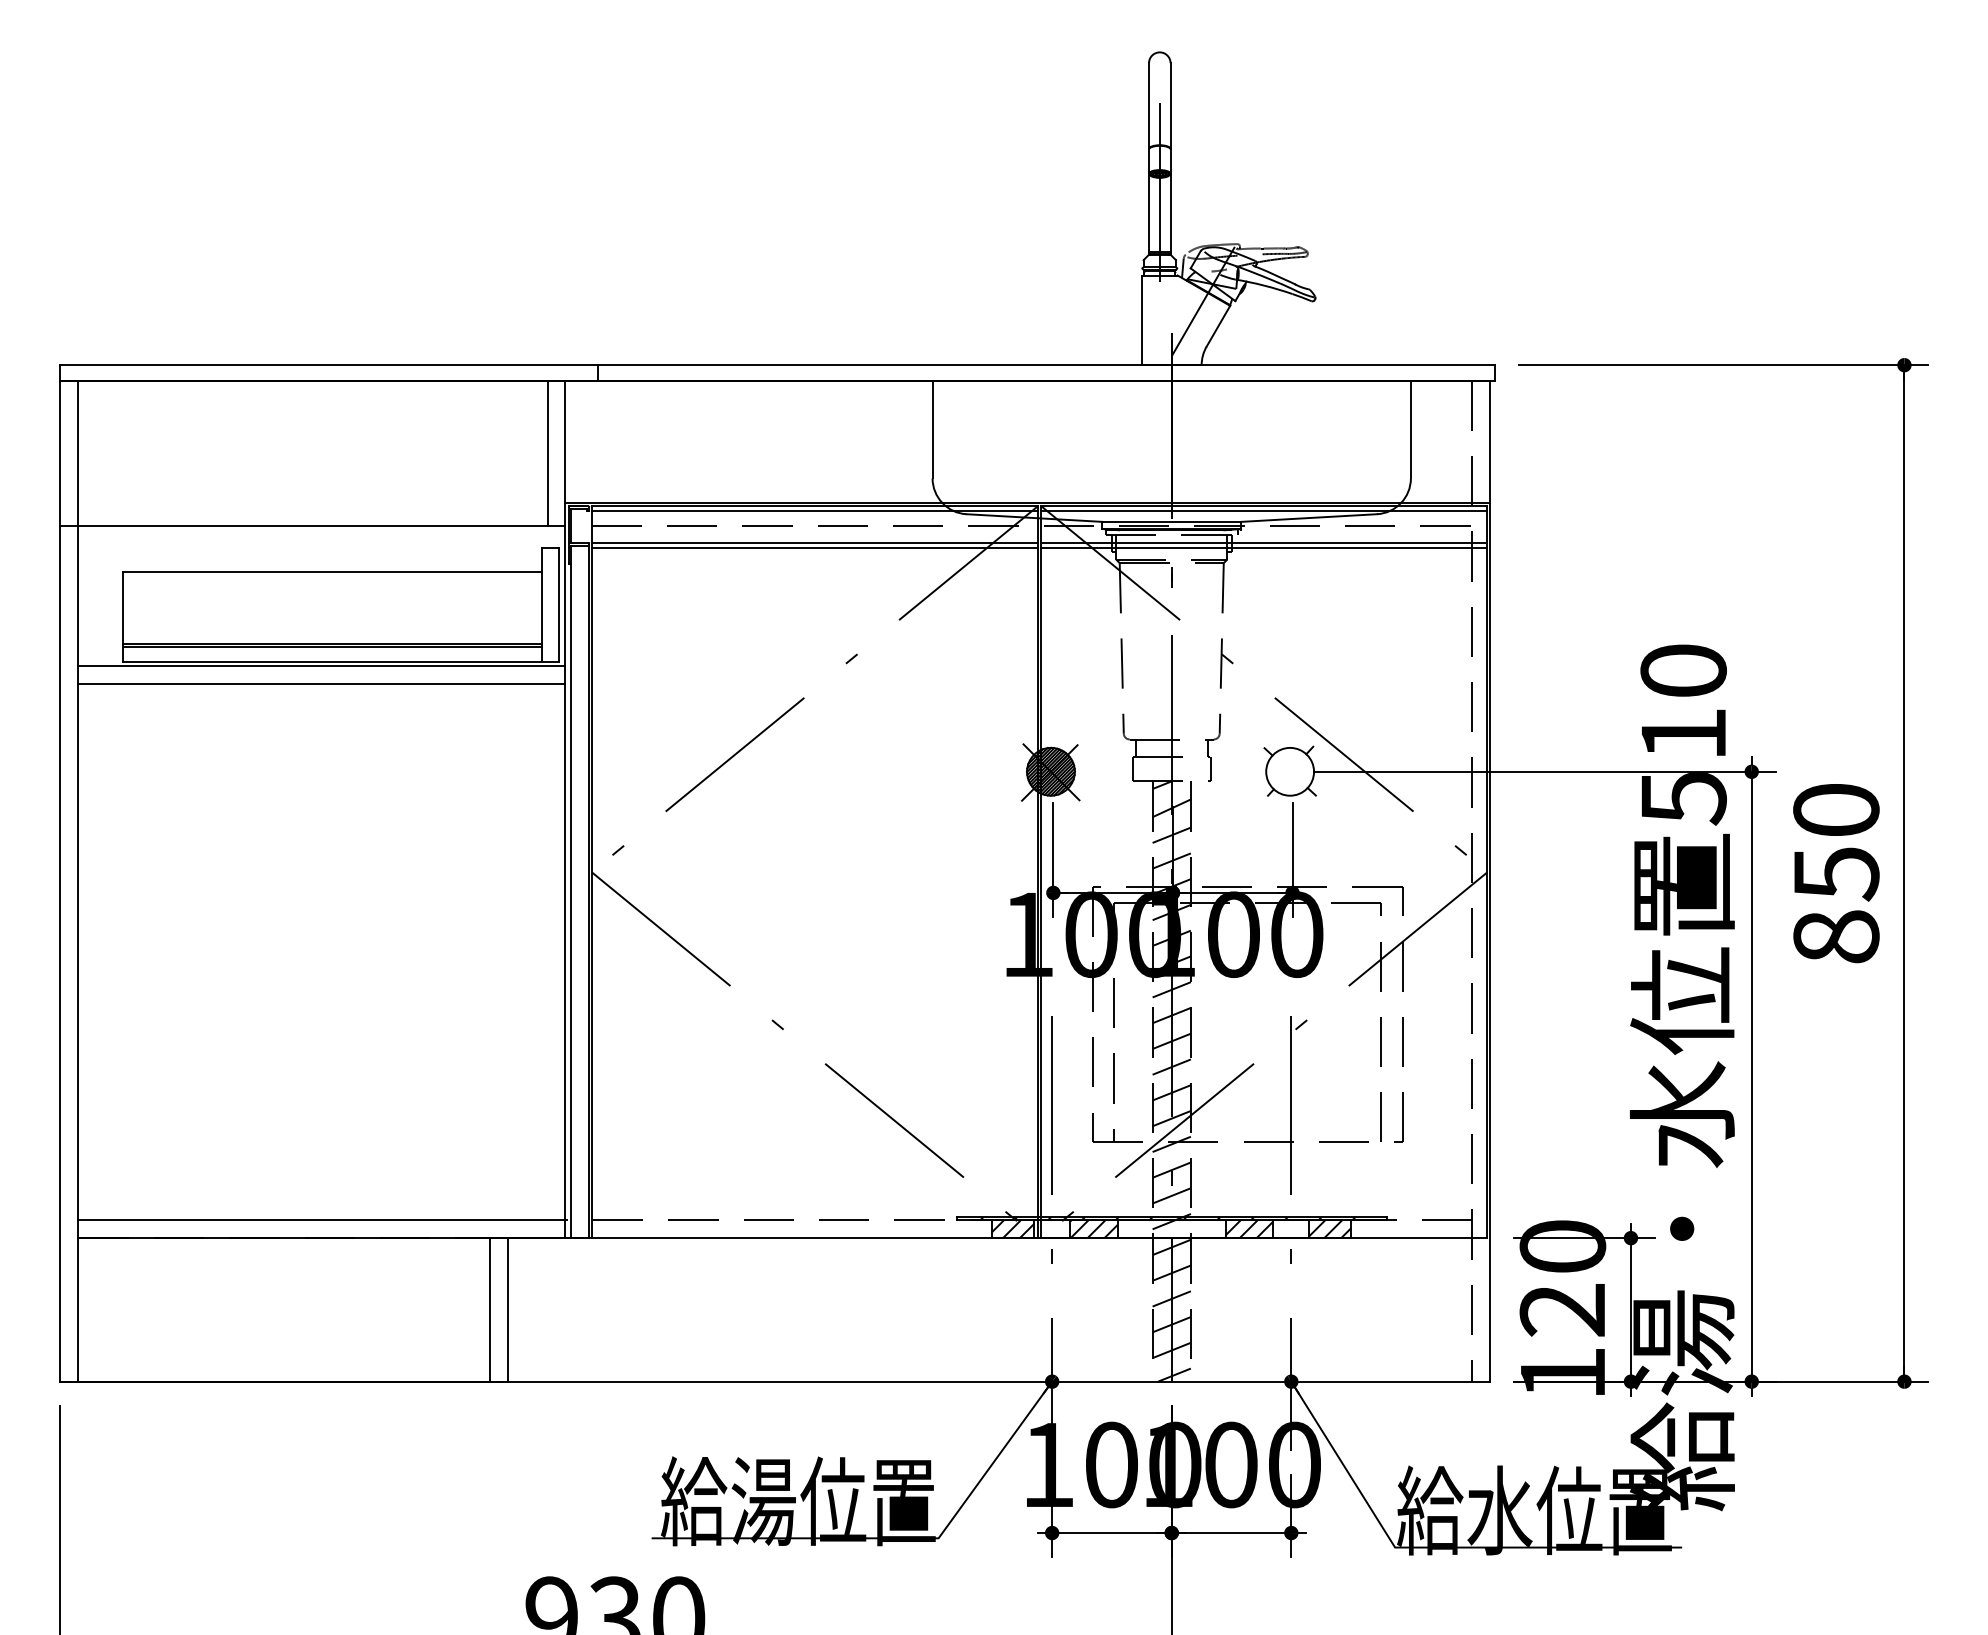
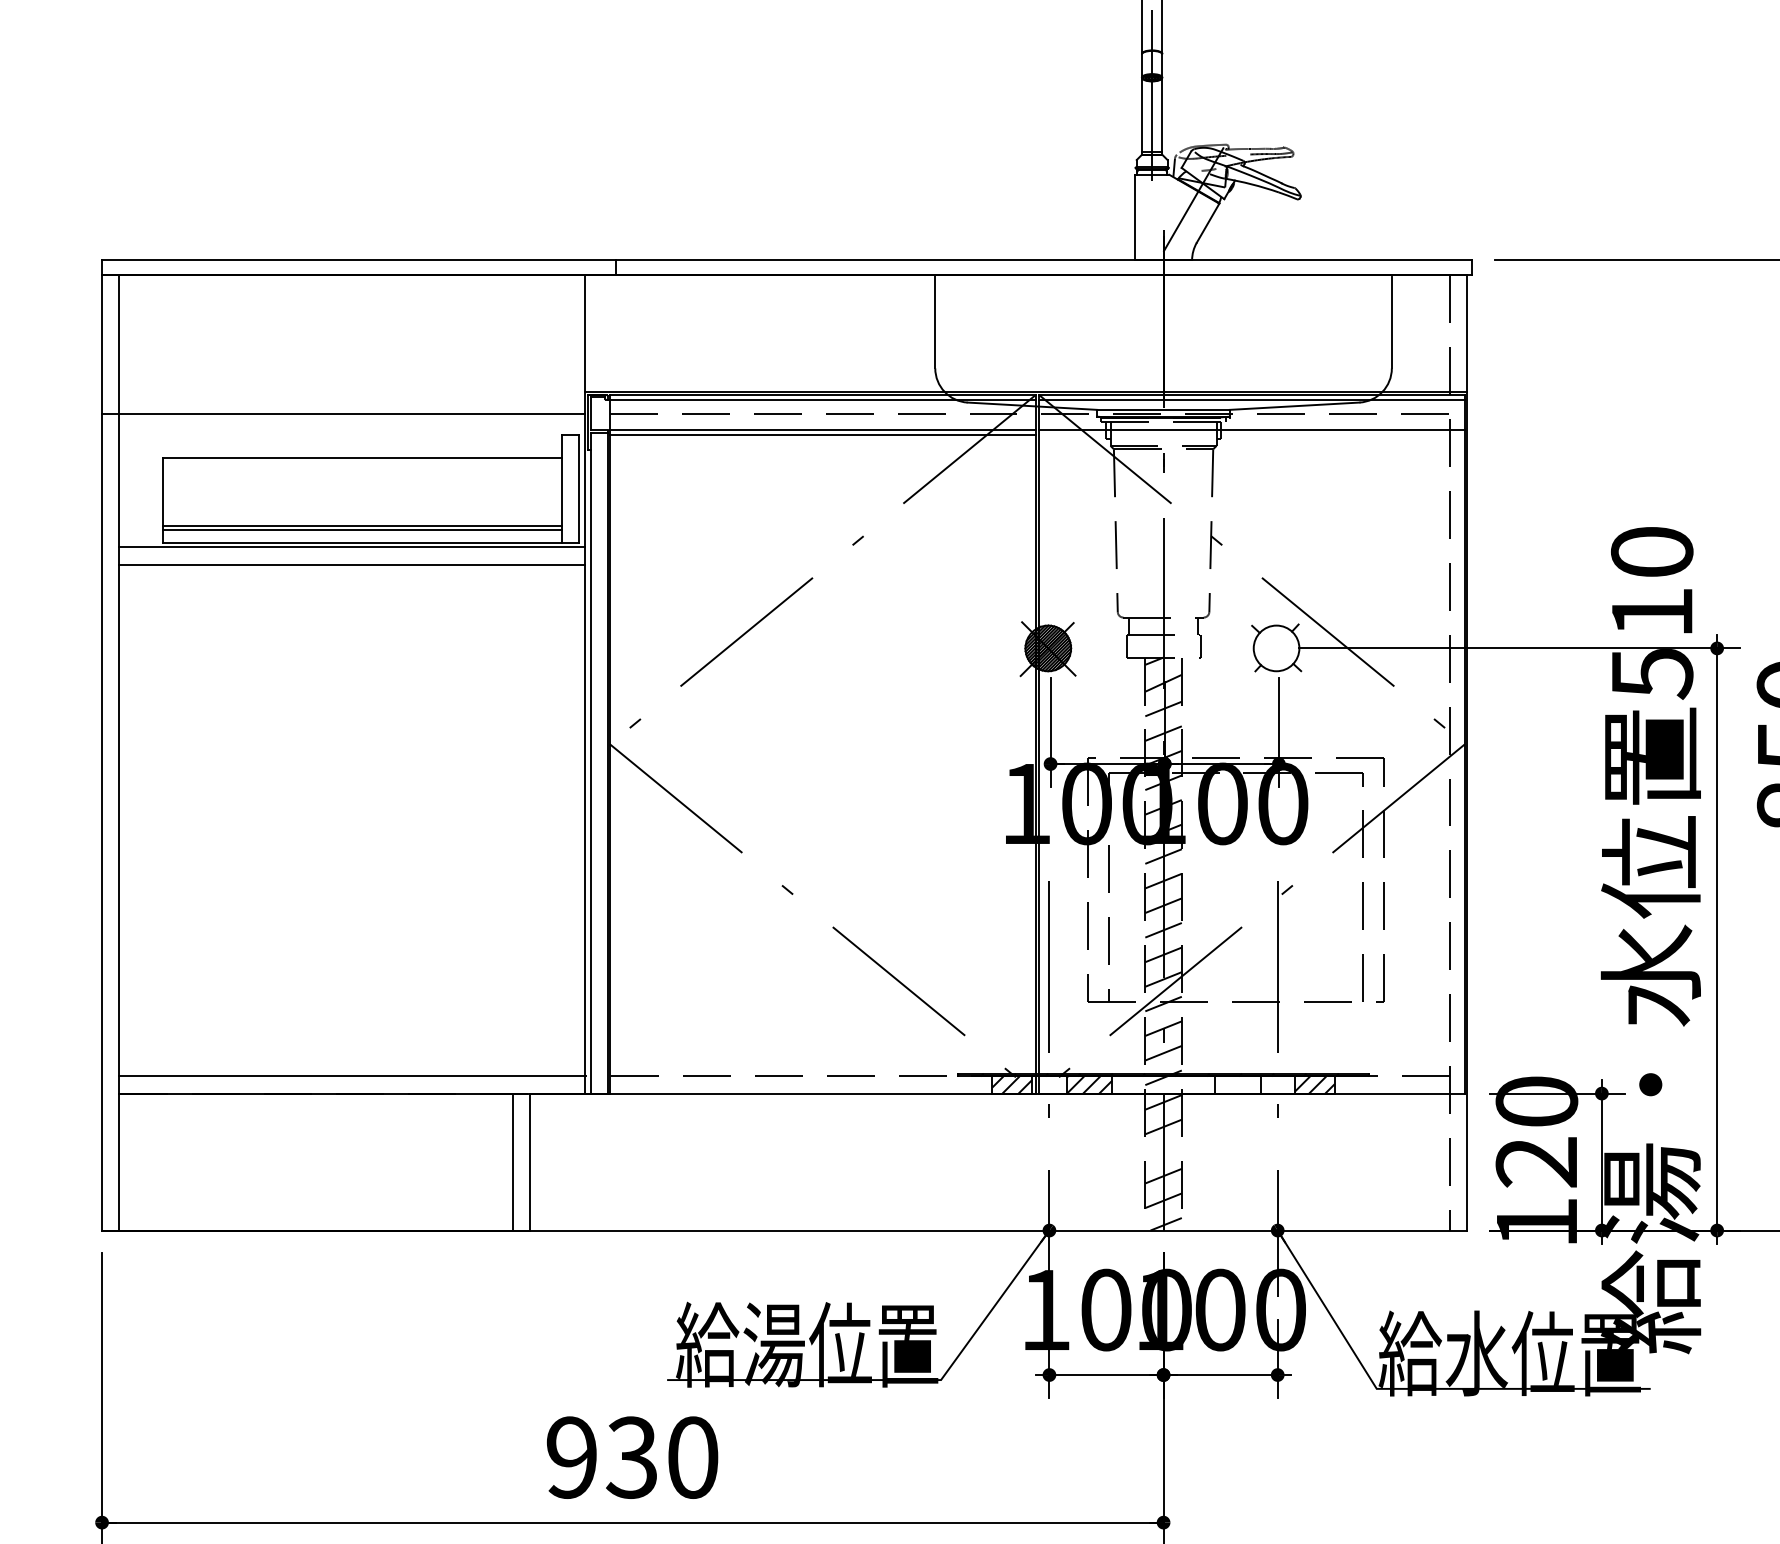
line: (547, 453) -> (567, 344), removed
line: (1264, 548) -> (1252, 435), removed
hatch: (1249, 1229) -> (1237, 1085), removed
line: (1171, 1298) -> (1163, 1151), removed

